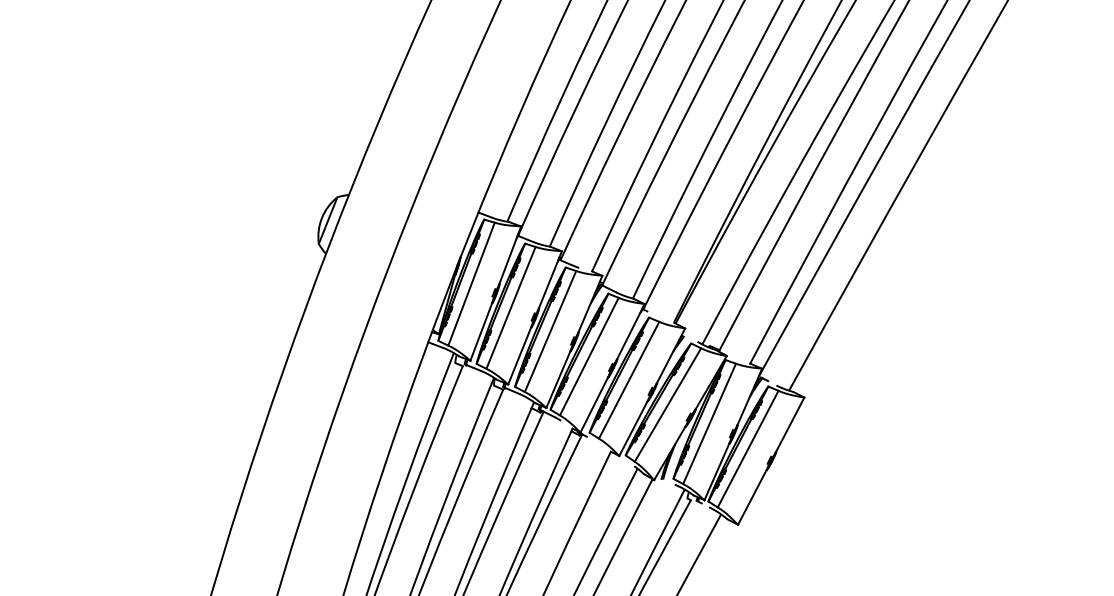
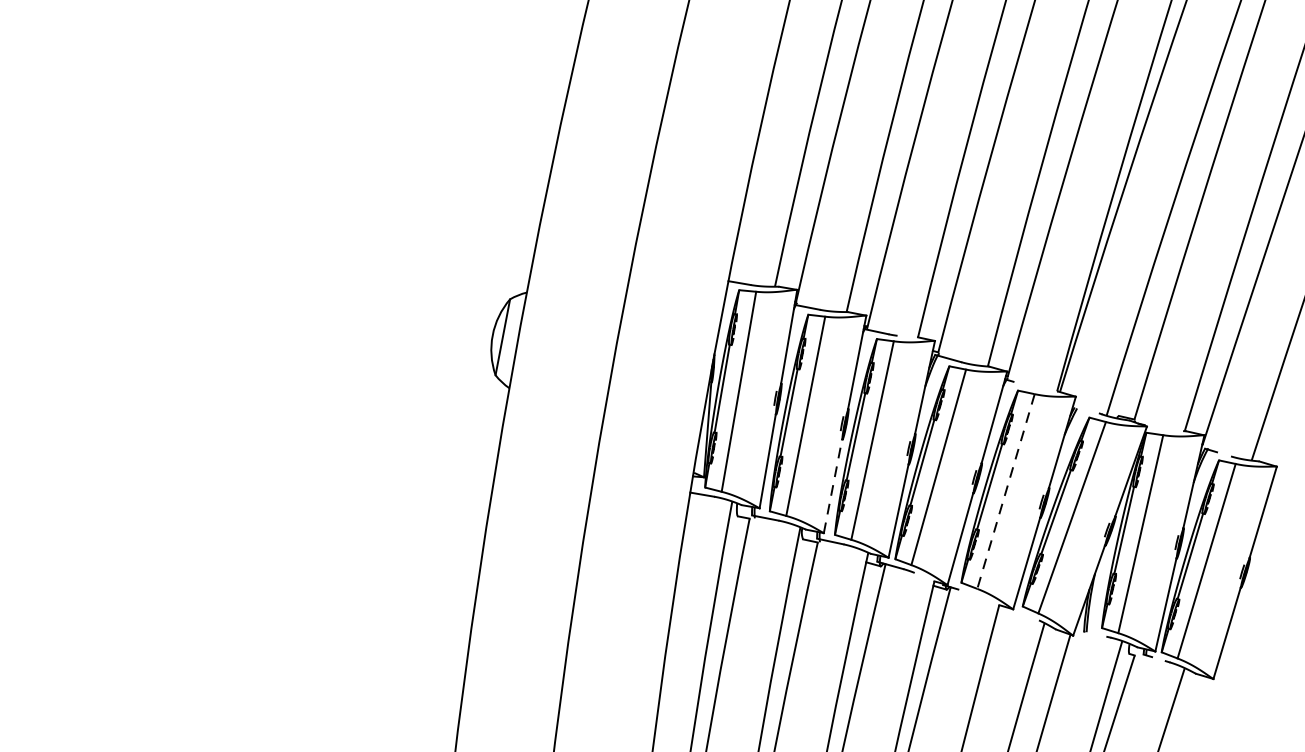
line: (519, 355) -> (832, 486), solid -> dashed
line: (629, 380) -> (1006, 491), solid -> dashed

